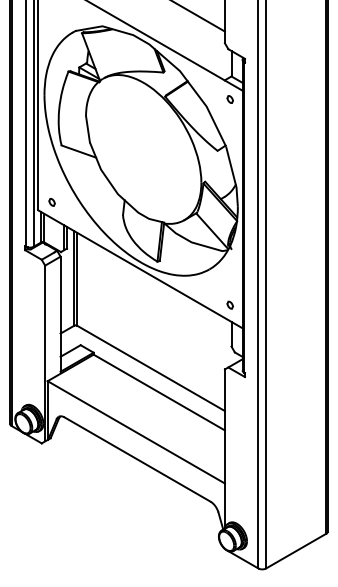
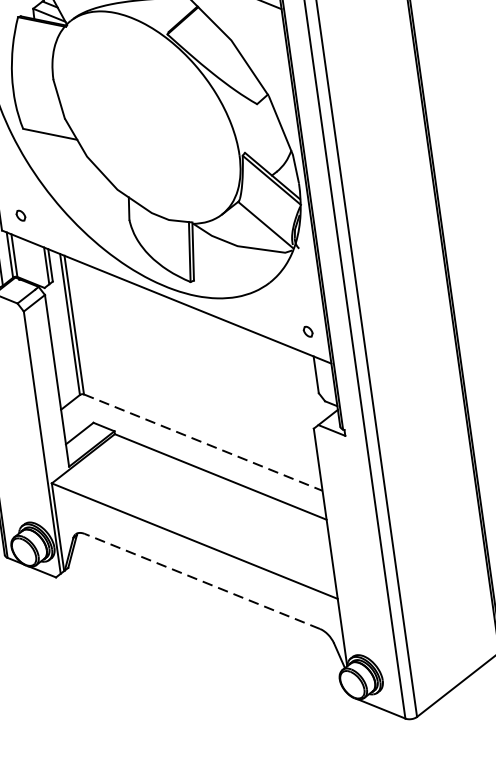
part: (229, 99) -> (264, 25), removed
line: (151, 368) -> (204, 442), solid -> dashed
line: (137, 459) -> (202, 581), solid -> dashed

